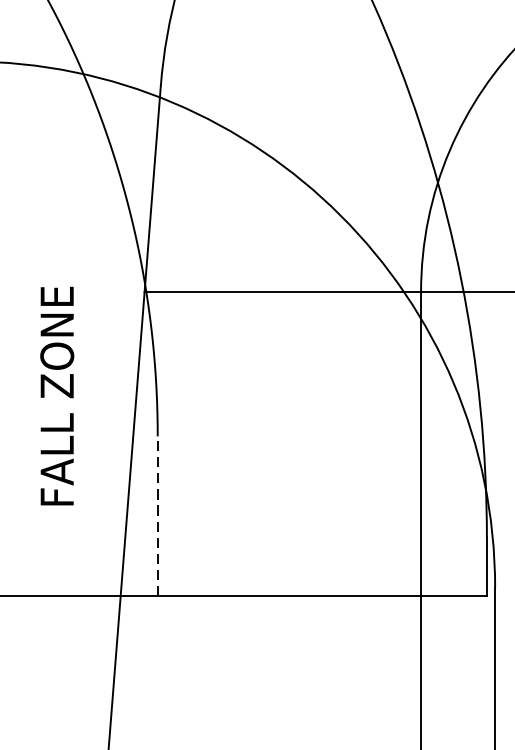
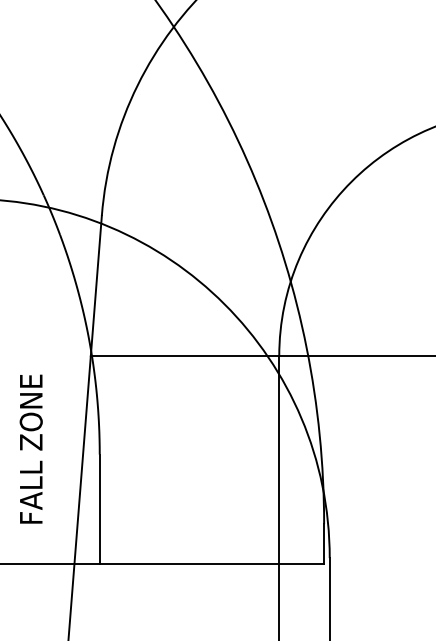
text: (56, 395) -> (30, 448), moved
line: (157, 516) -> (99, 509), dashed -> solid

